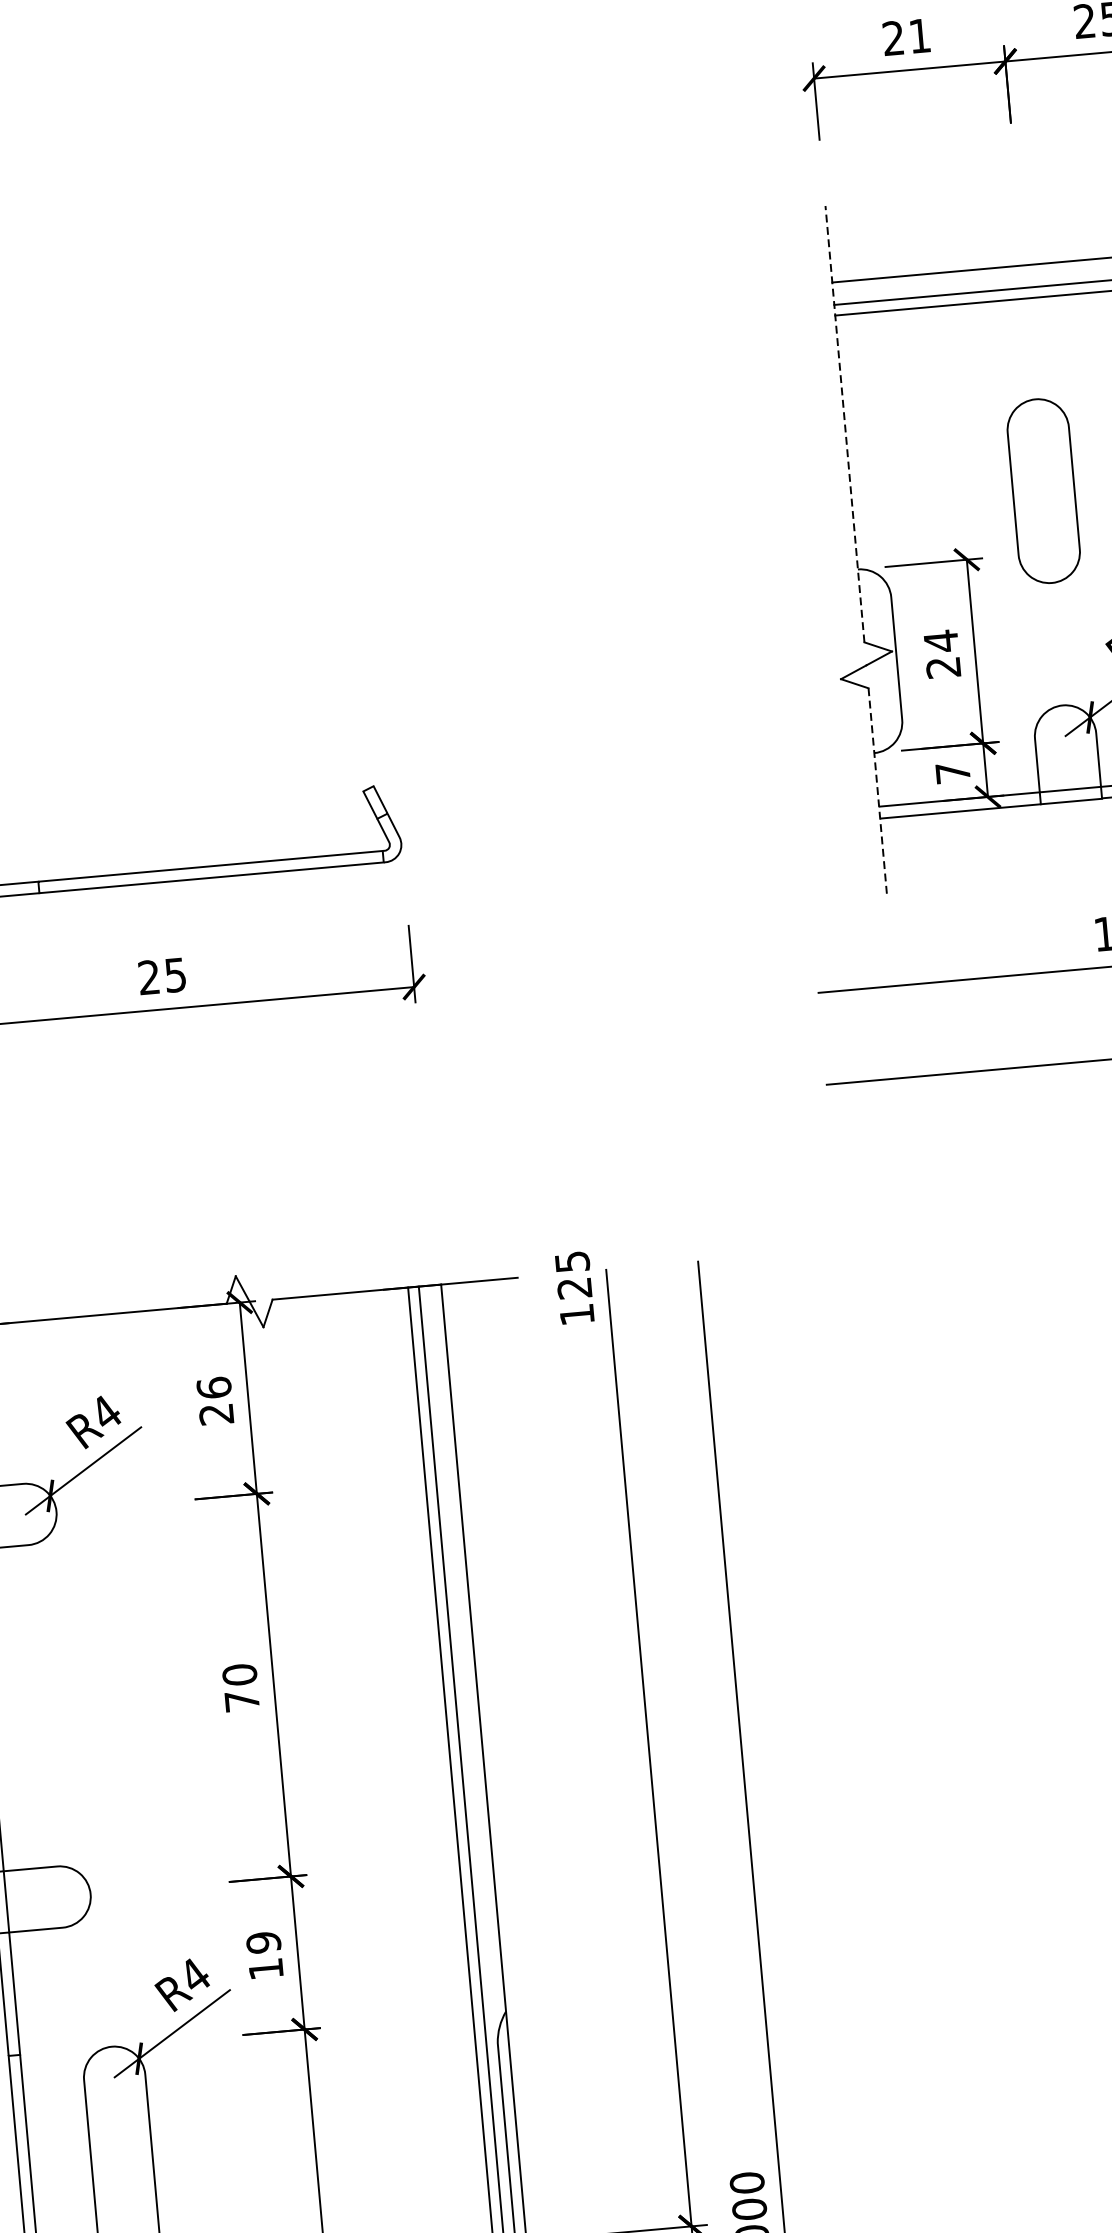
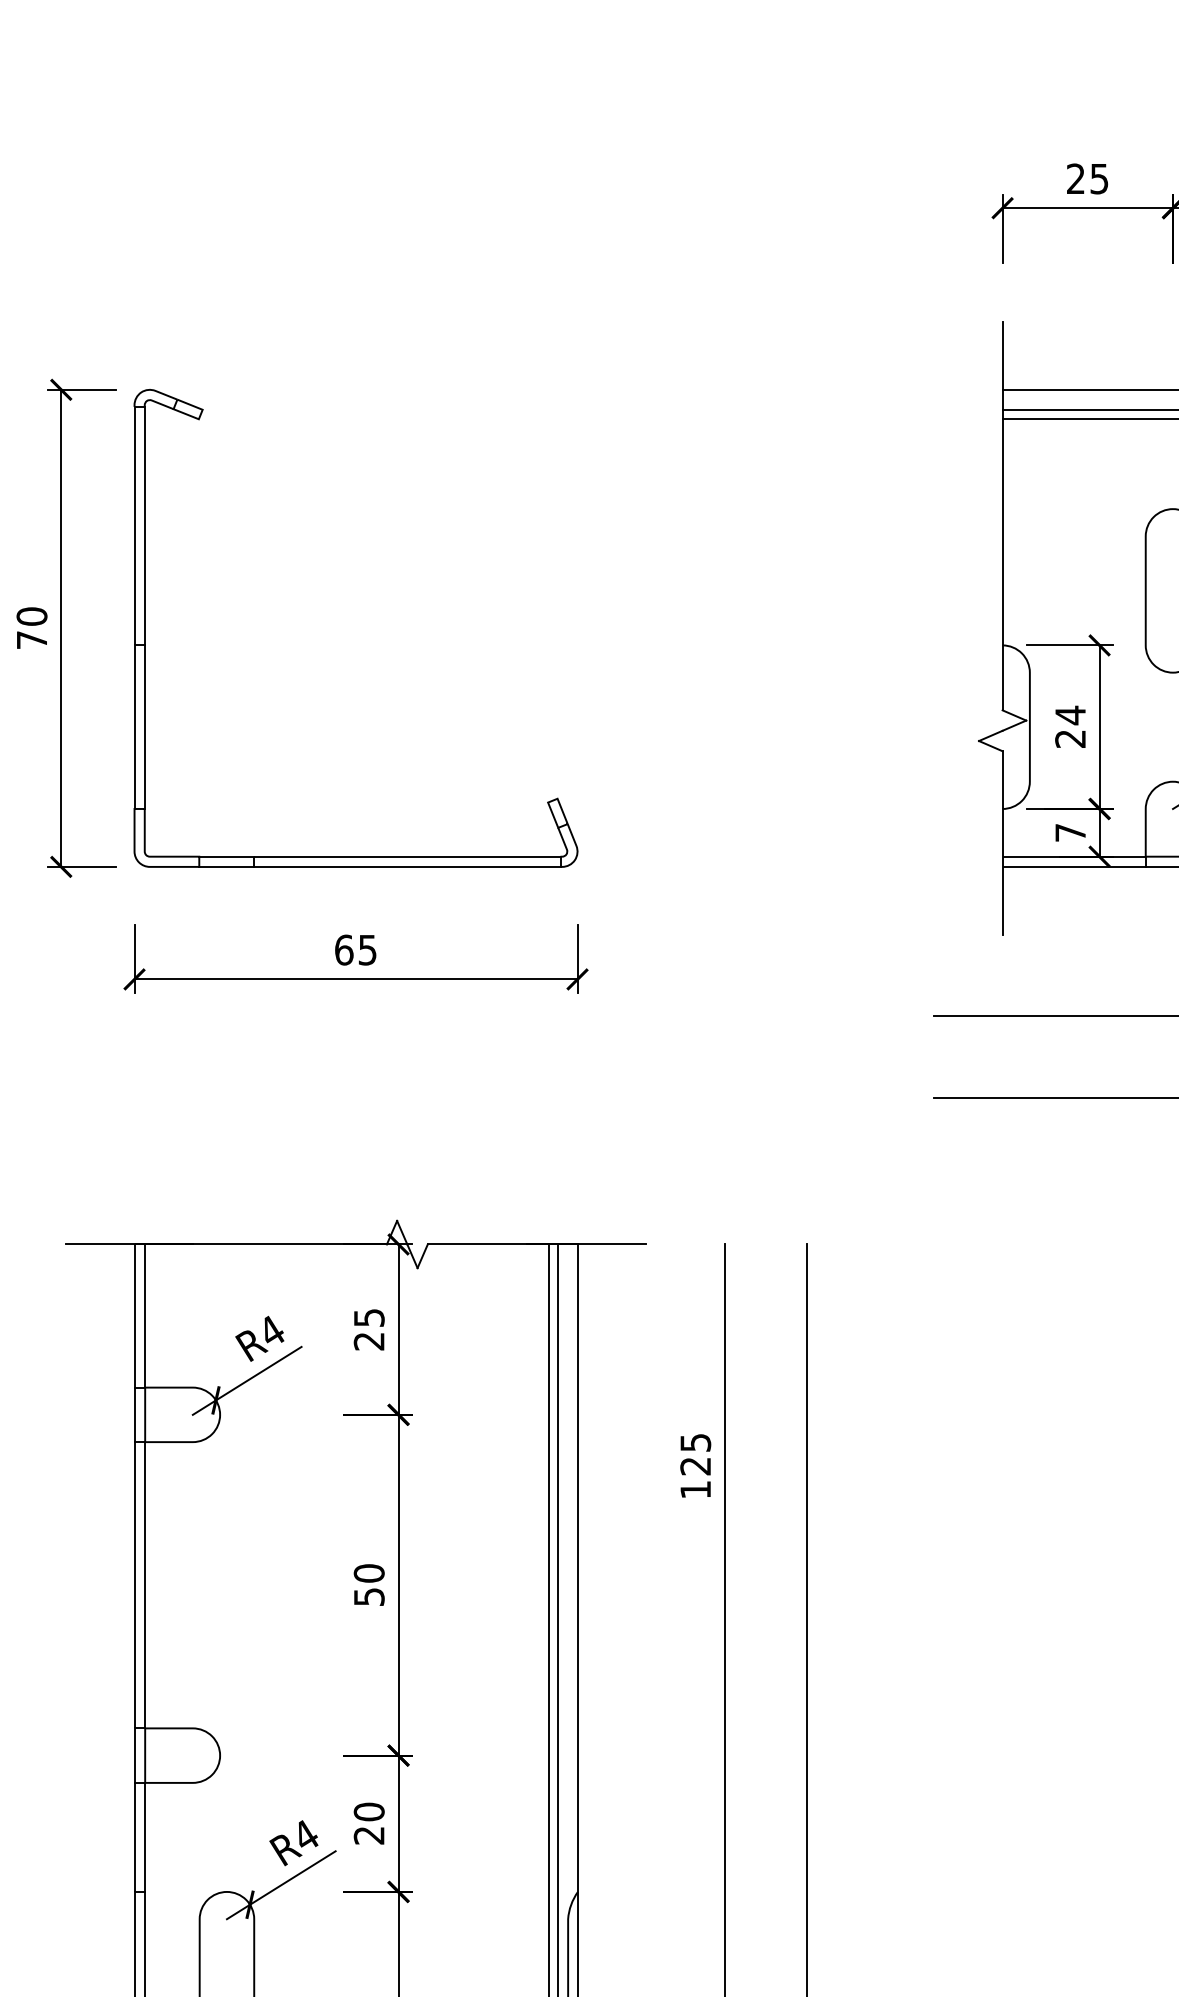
text: (920, 36) -> (1099, 179), 21 -> 25
line: (844, 423) -> (1002, 515), dashed -> solid
line: (877, 791) -> (1002, 843), dashed -> solid
text: (149, 976) -> (344, 949), 25 -> 65
text: (574, 1287) -> (695, 1465), moved
text: (213, 1387) -> (368, 1317), 26 -> 25
text: (242, 1700) -> (369, 1596), 70 -> 50
text: (264, 1955) -> (368, 1823), 19 -> 20

